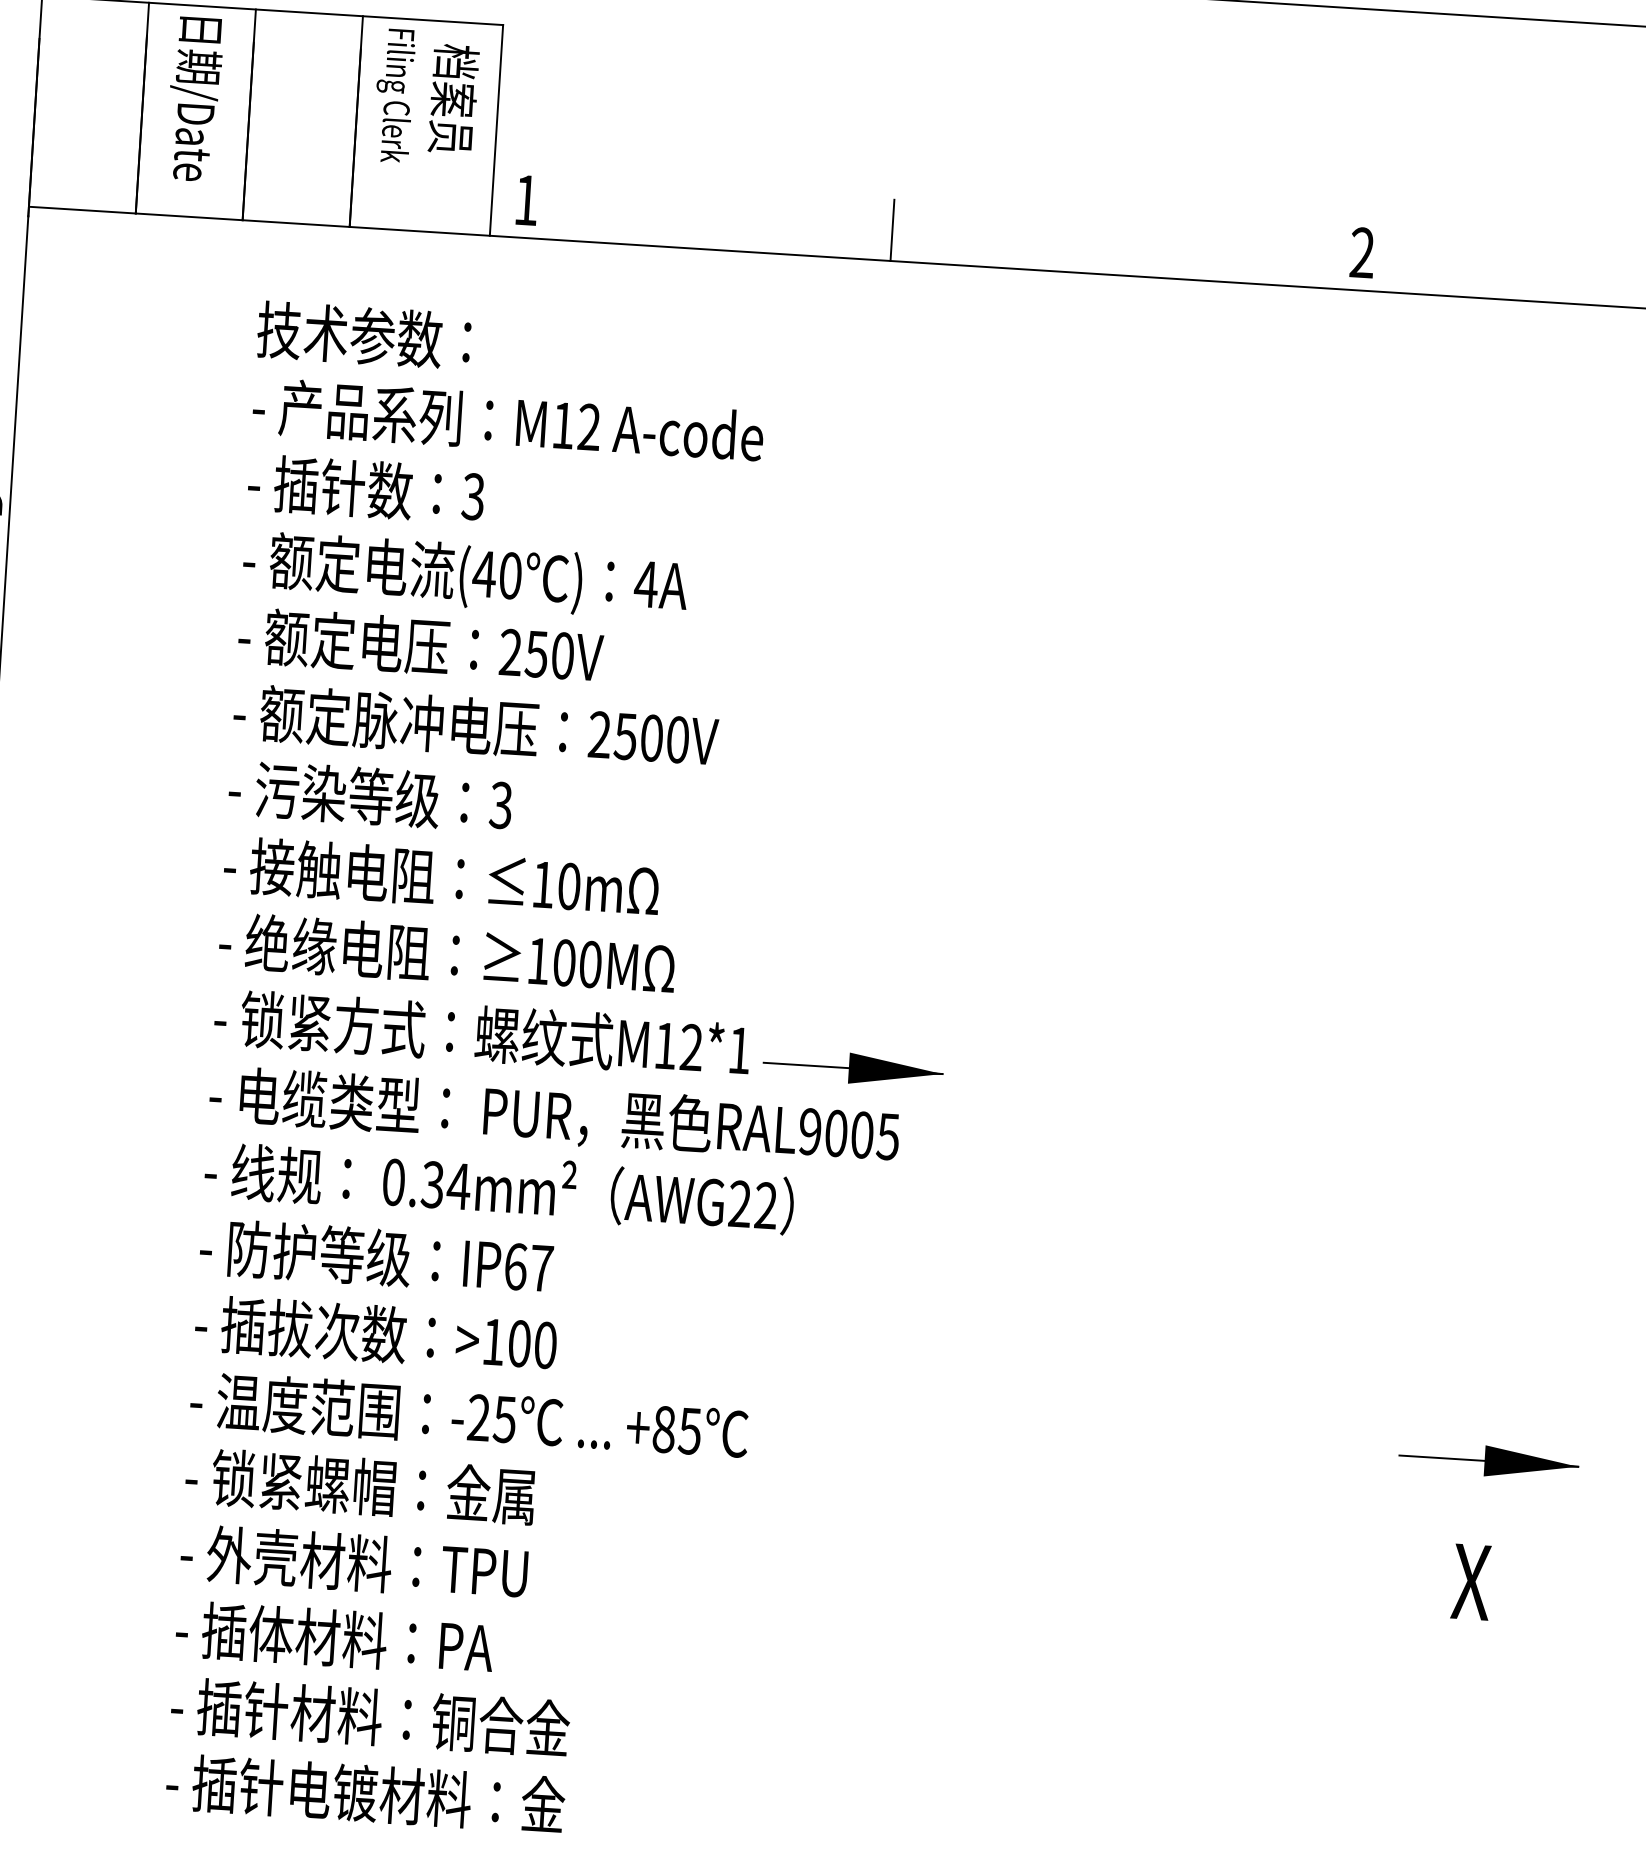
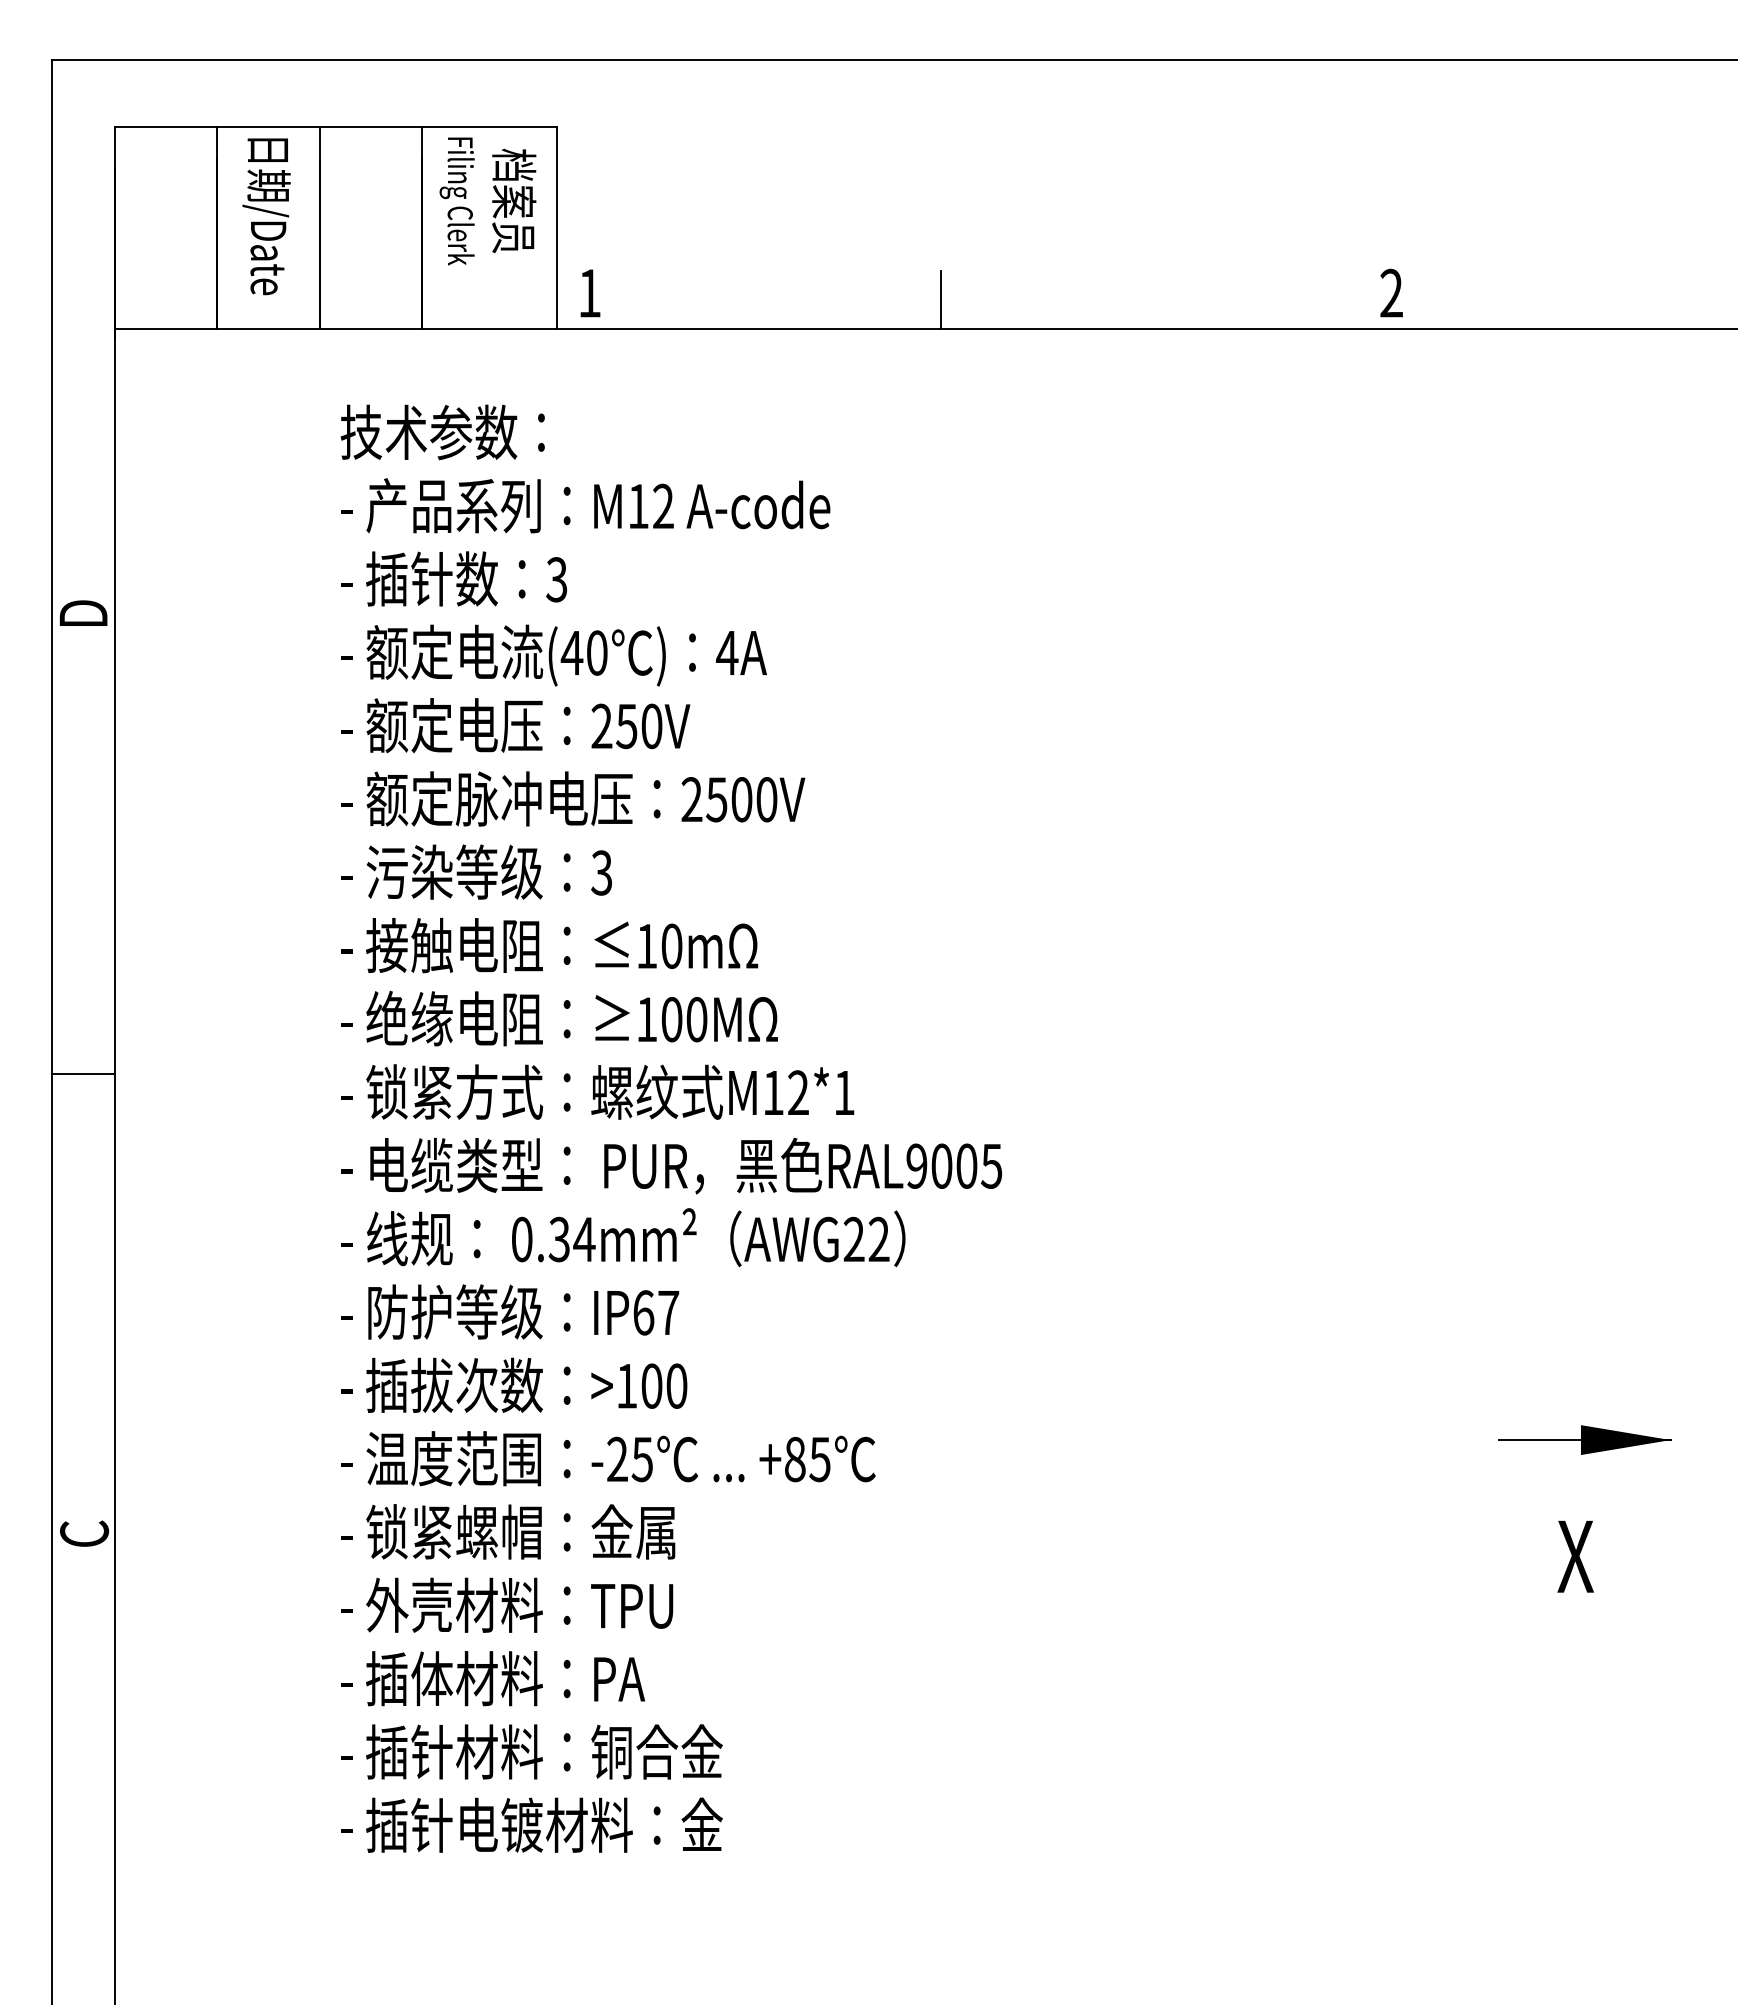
part: (852, 1067) -> (953, 1102), removed

